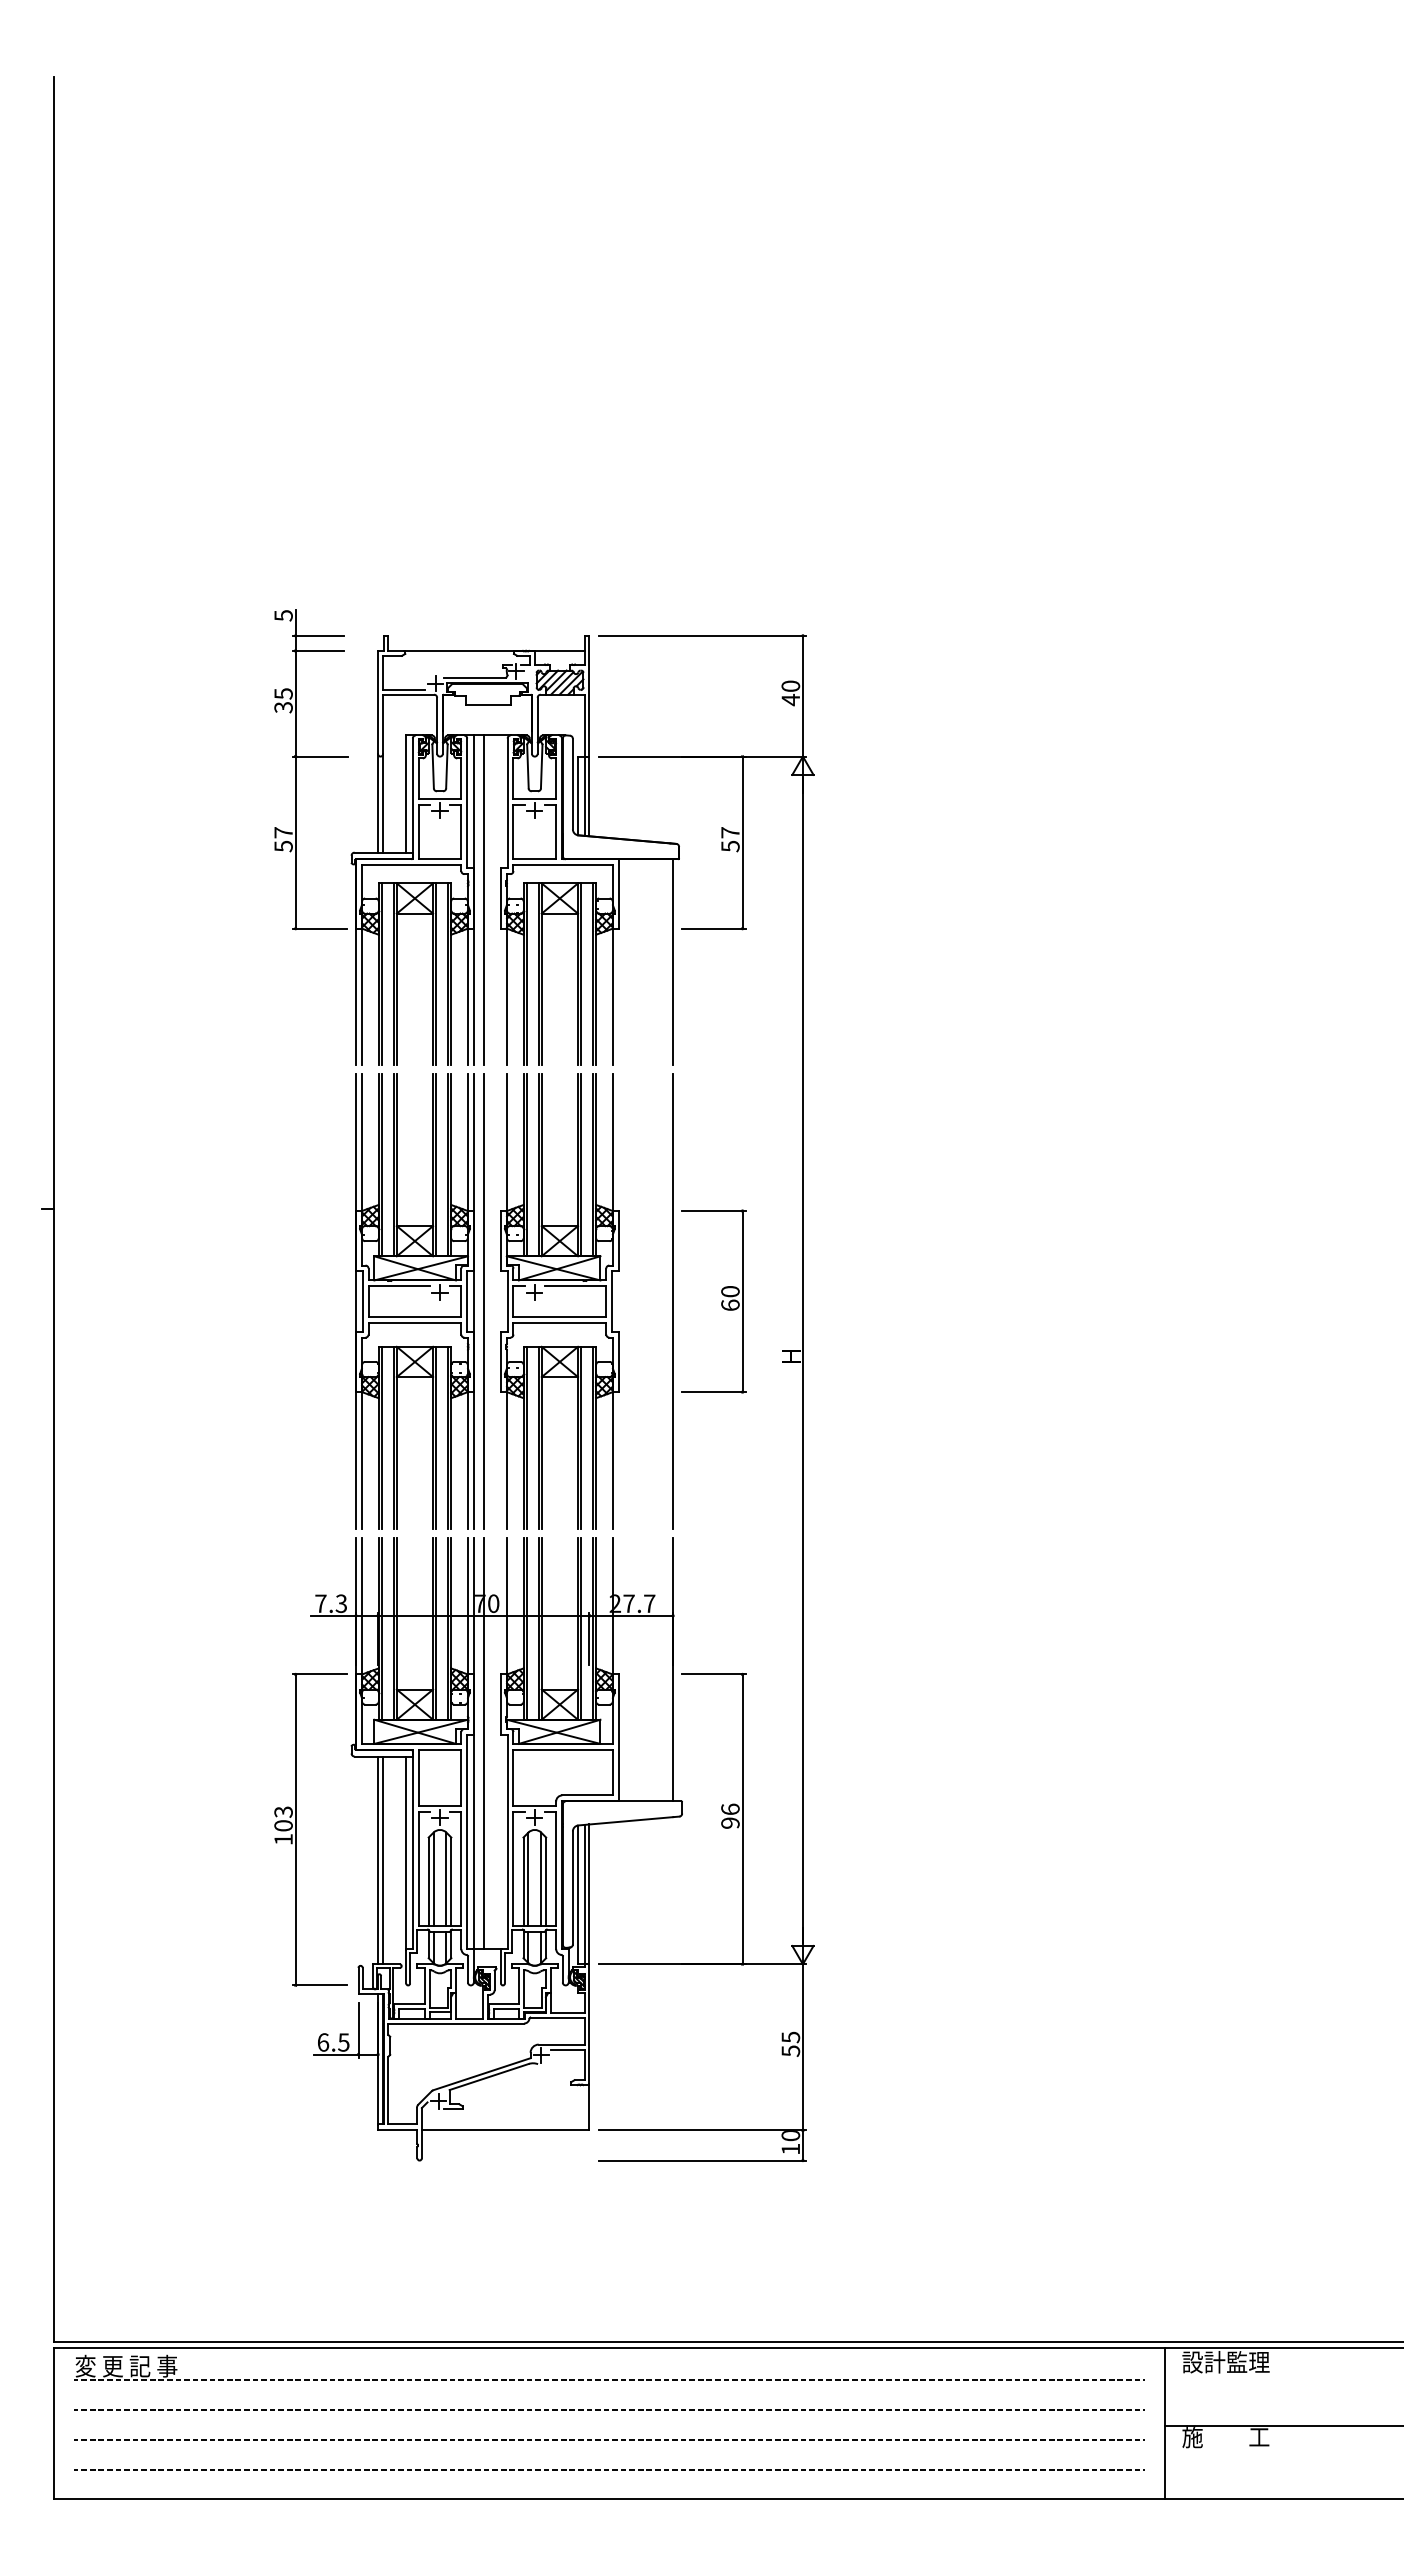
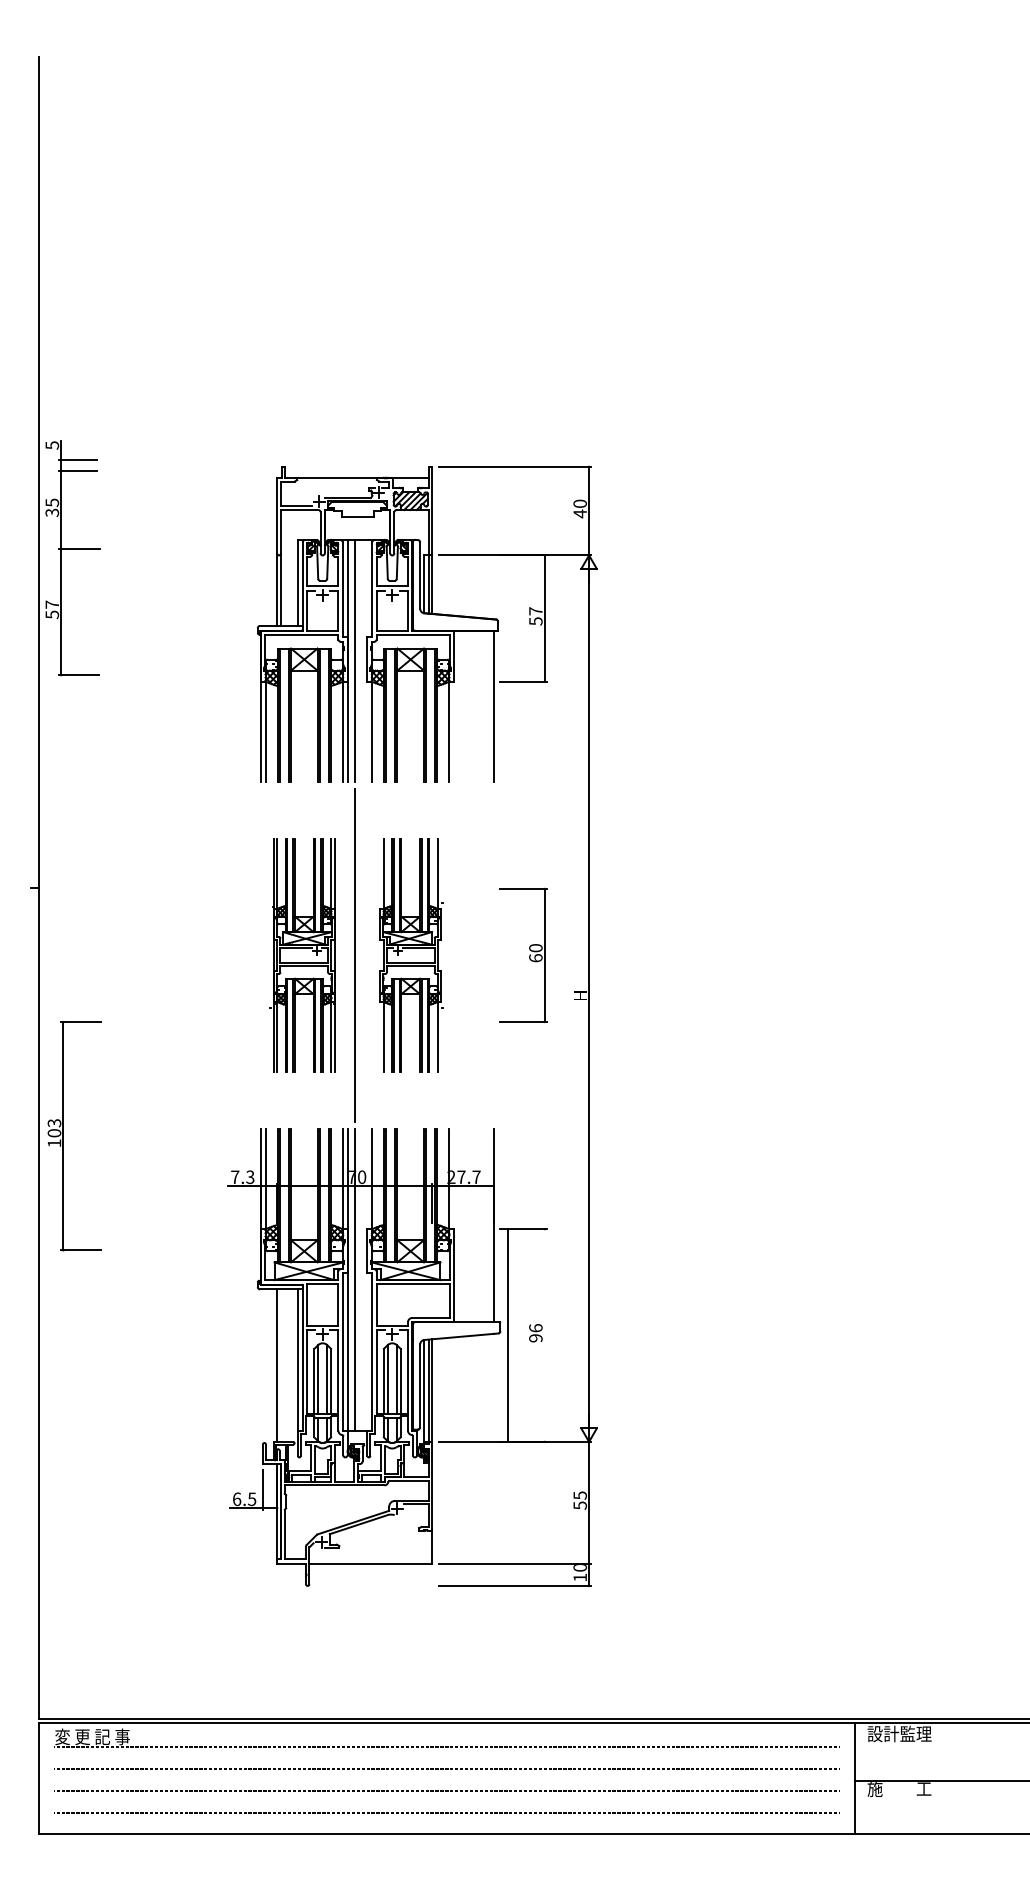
part: (311, 757) -> (72, 549), moved
part: (414, 1301) -> (303, 955), size x0.7
part: (559, 1301) -> (410, 955), size x0.7
line: (672, 1301) -> (493, 955), removed
line: (742, 1819) -> (508, 1335), moved
part: (296, 1829) -> (63, 1135), moved
line: (383, 1860) -> (281, 1365), removed

